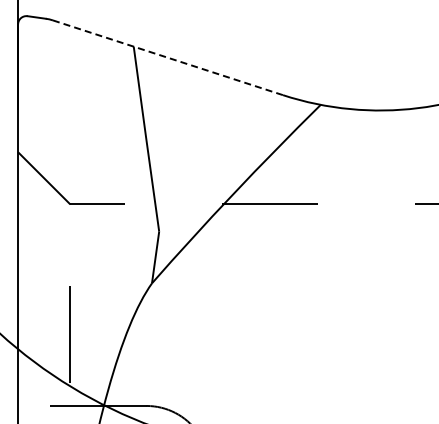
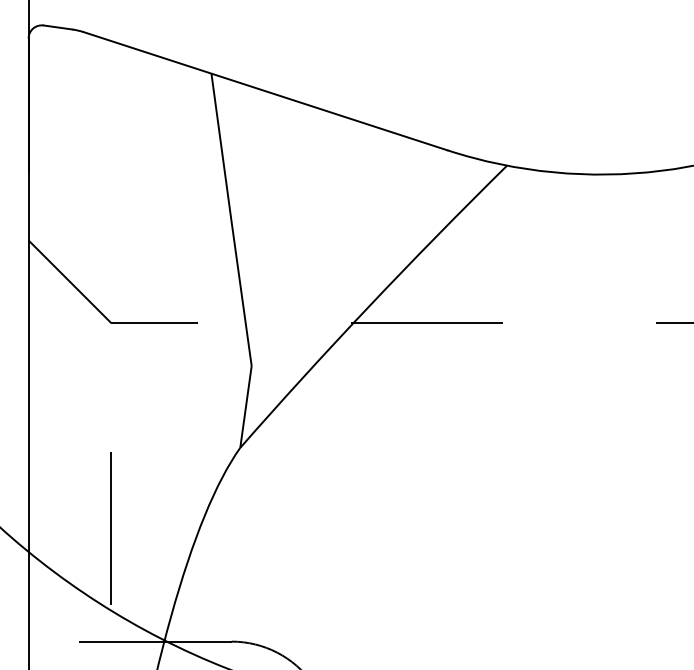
line: (168, 57) -> (266, 90), dashed -> solid

